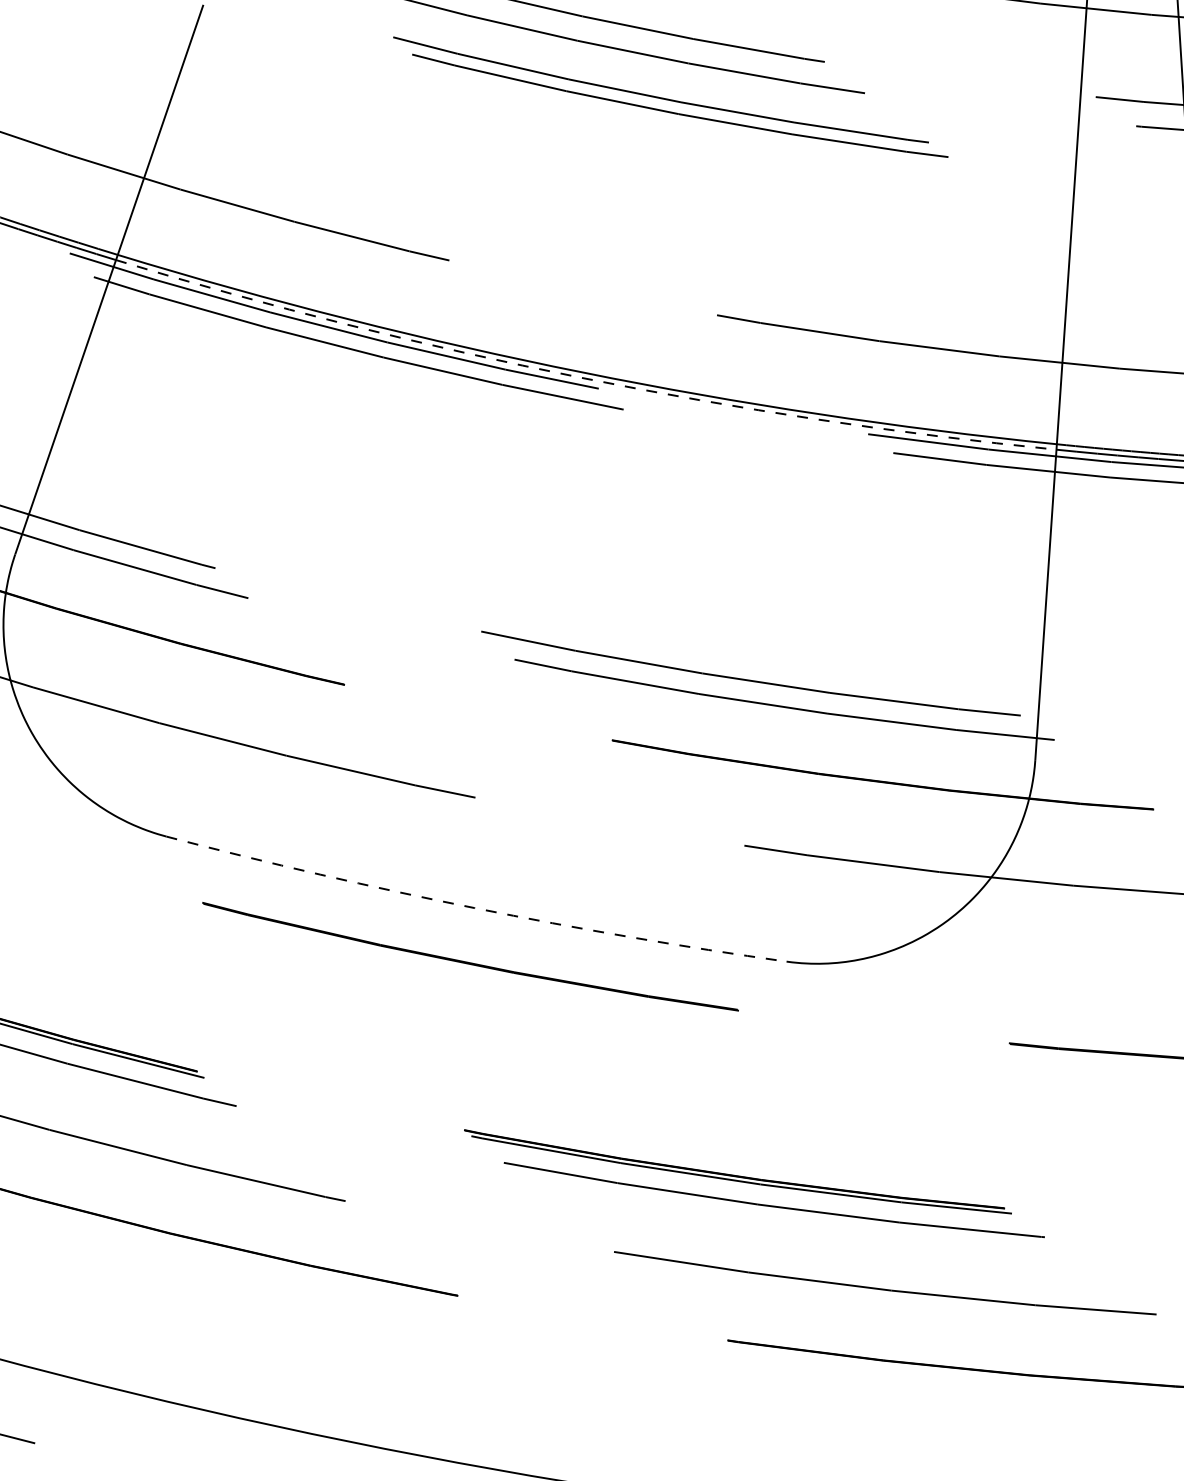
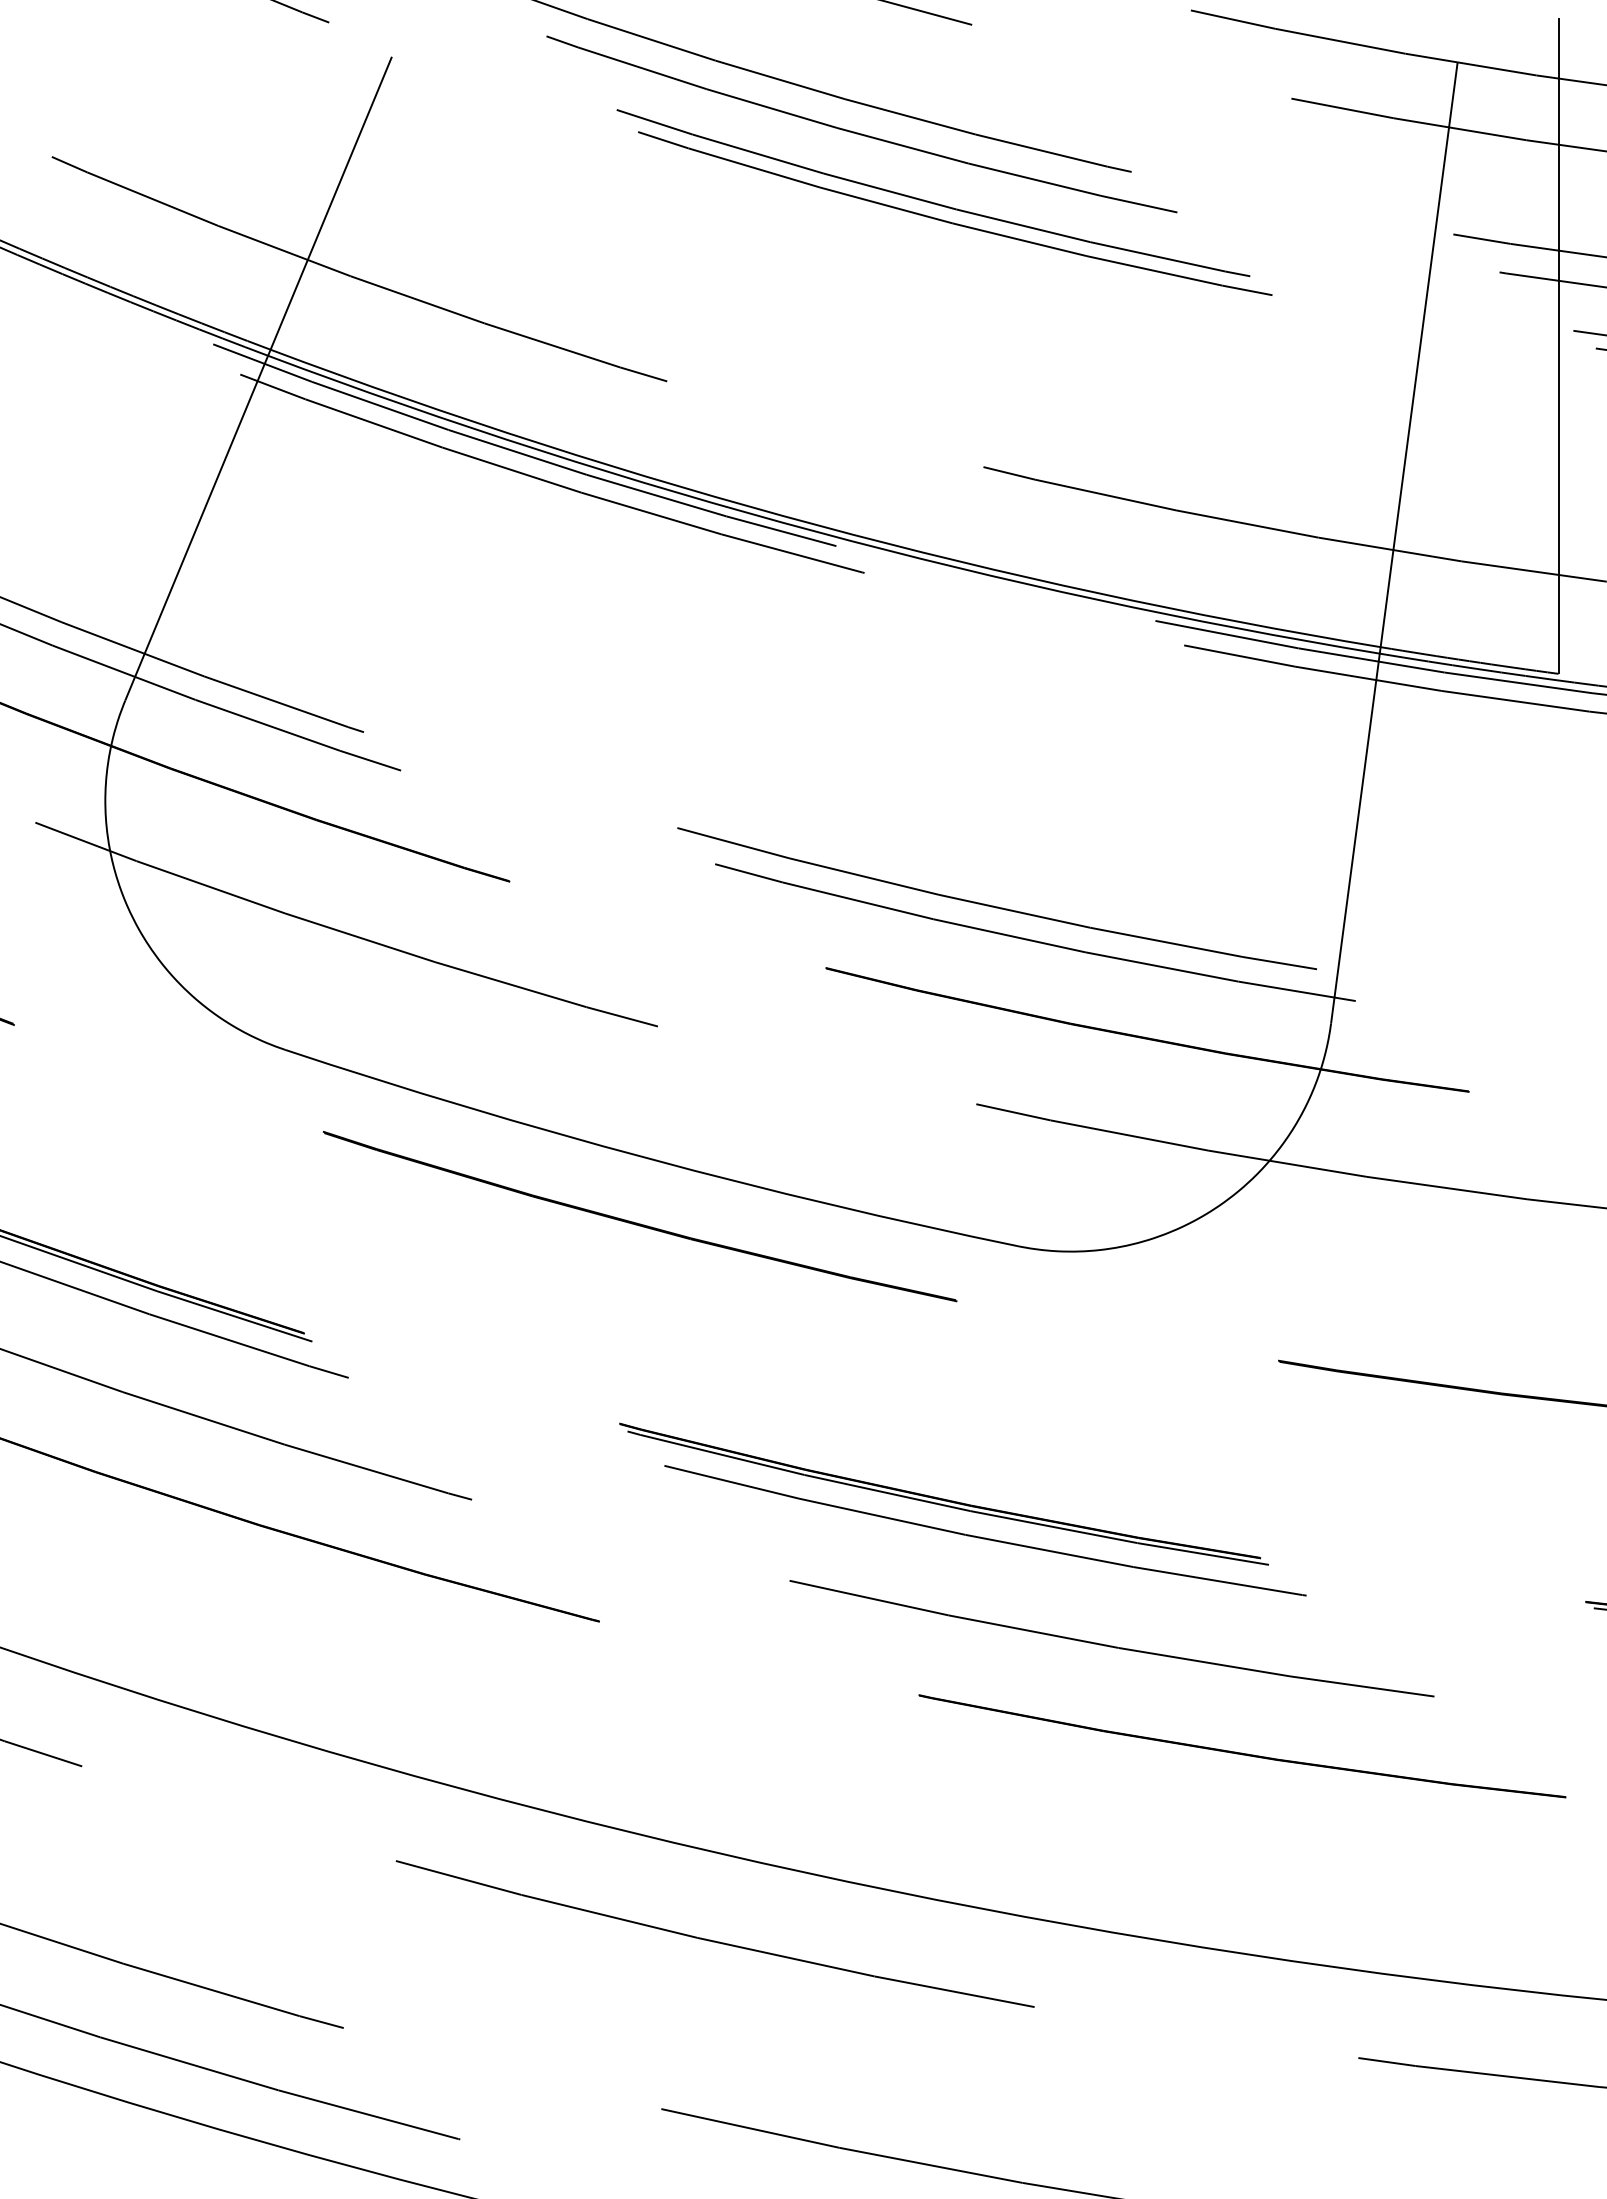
arc: (581, 377) -> (816, 531), dashed -> solid
arc: (474, 907) -> (648, 1158), dashed -> solid

